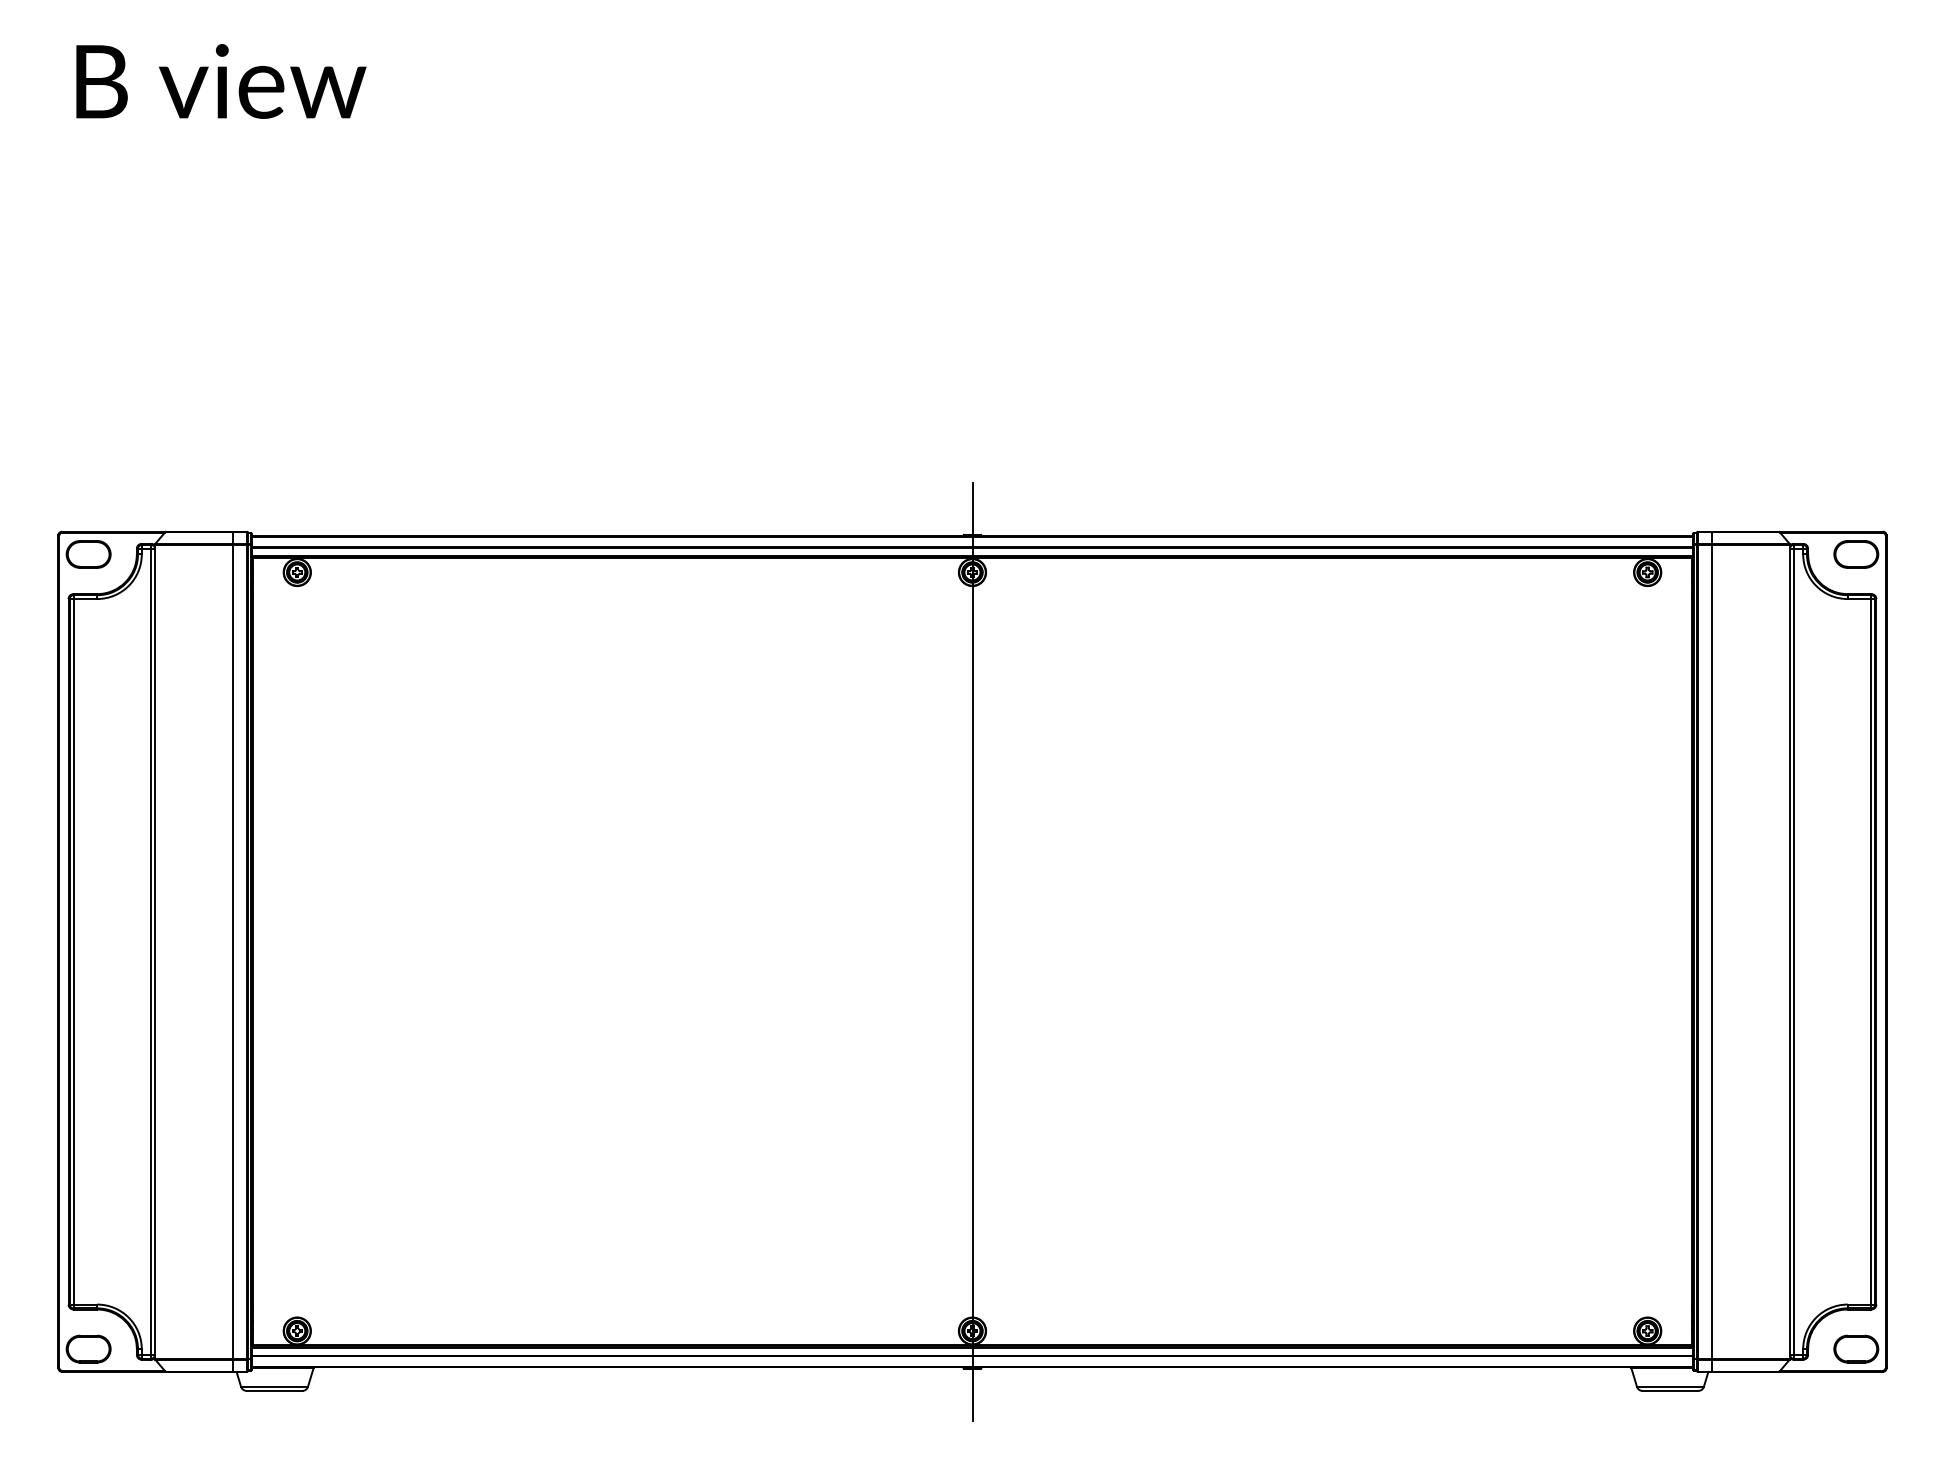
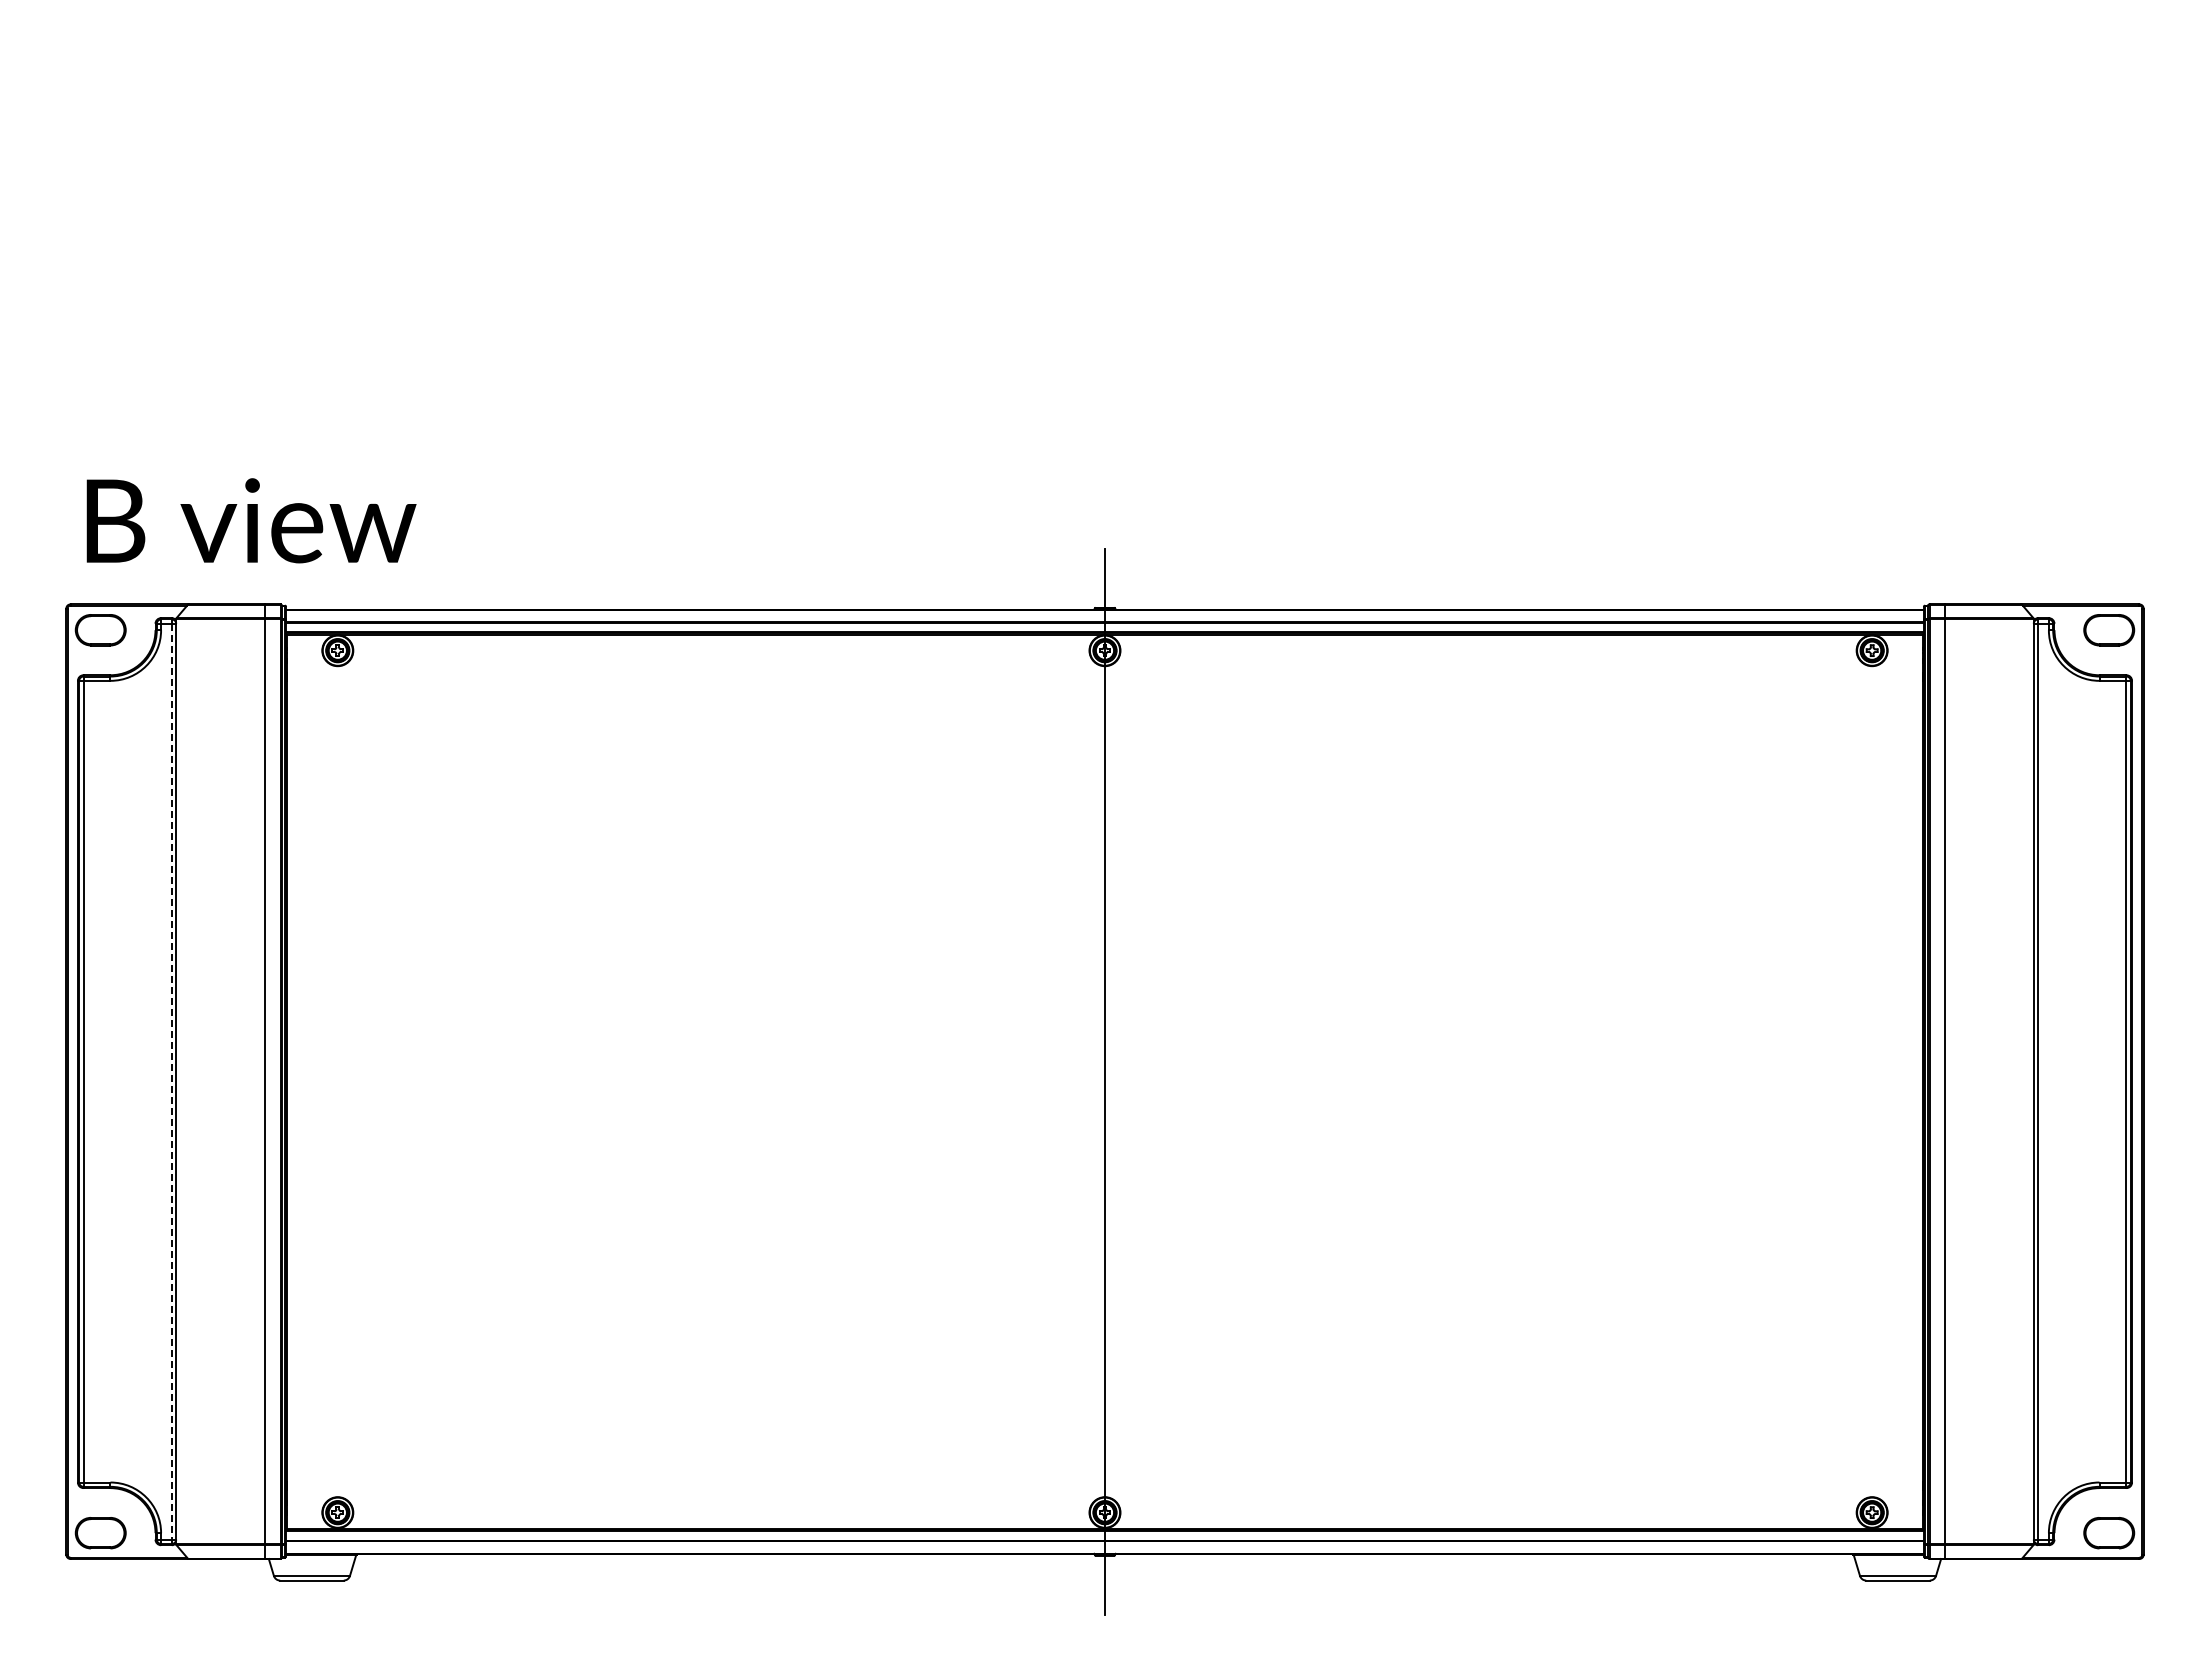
text: (221, 81) -> (251, 520), moved
line: (150, 951) -> (171, 1081), solid -> dashed

